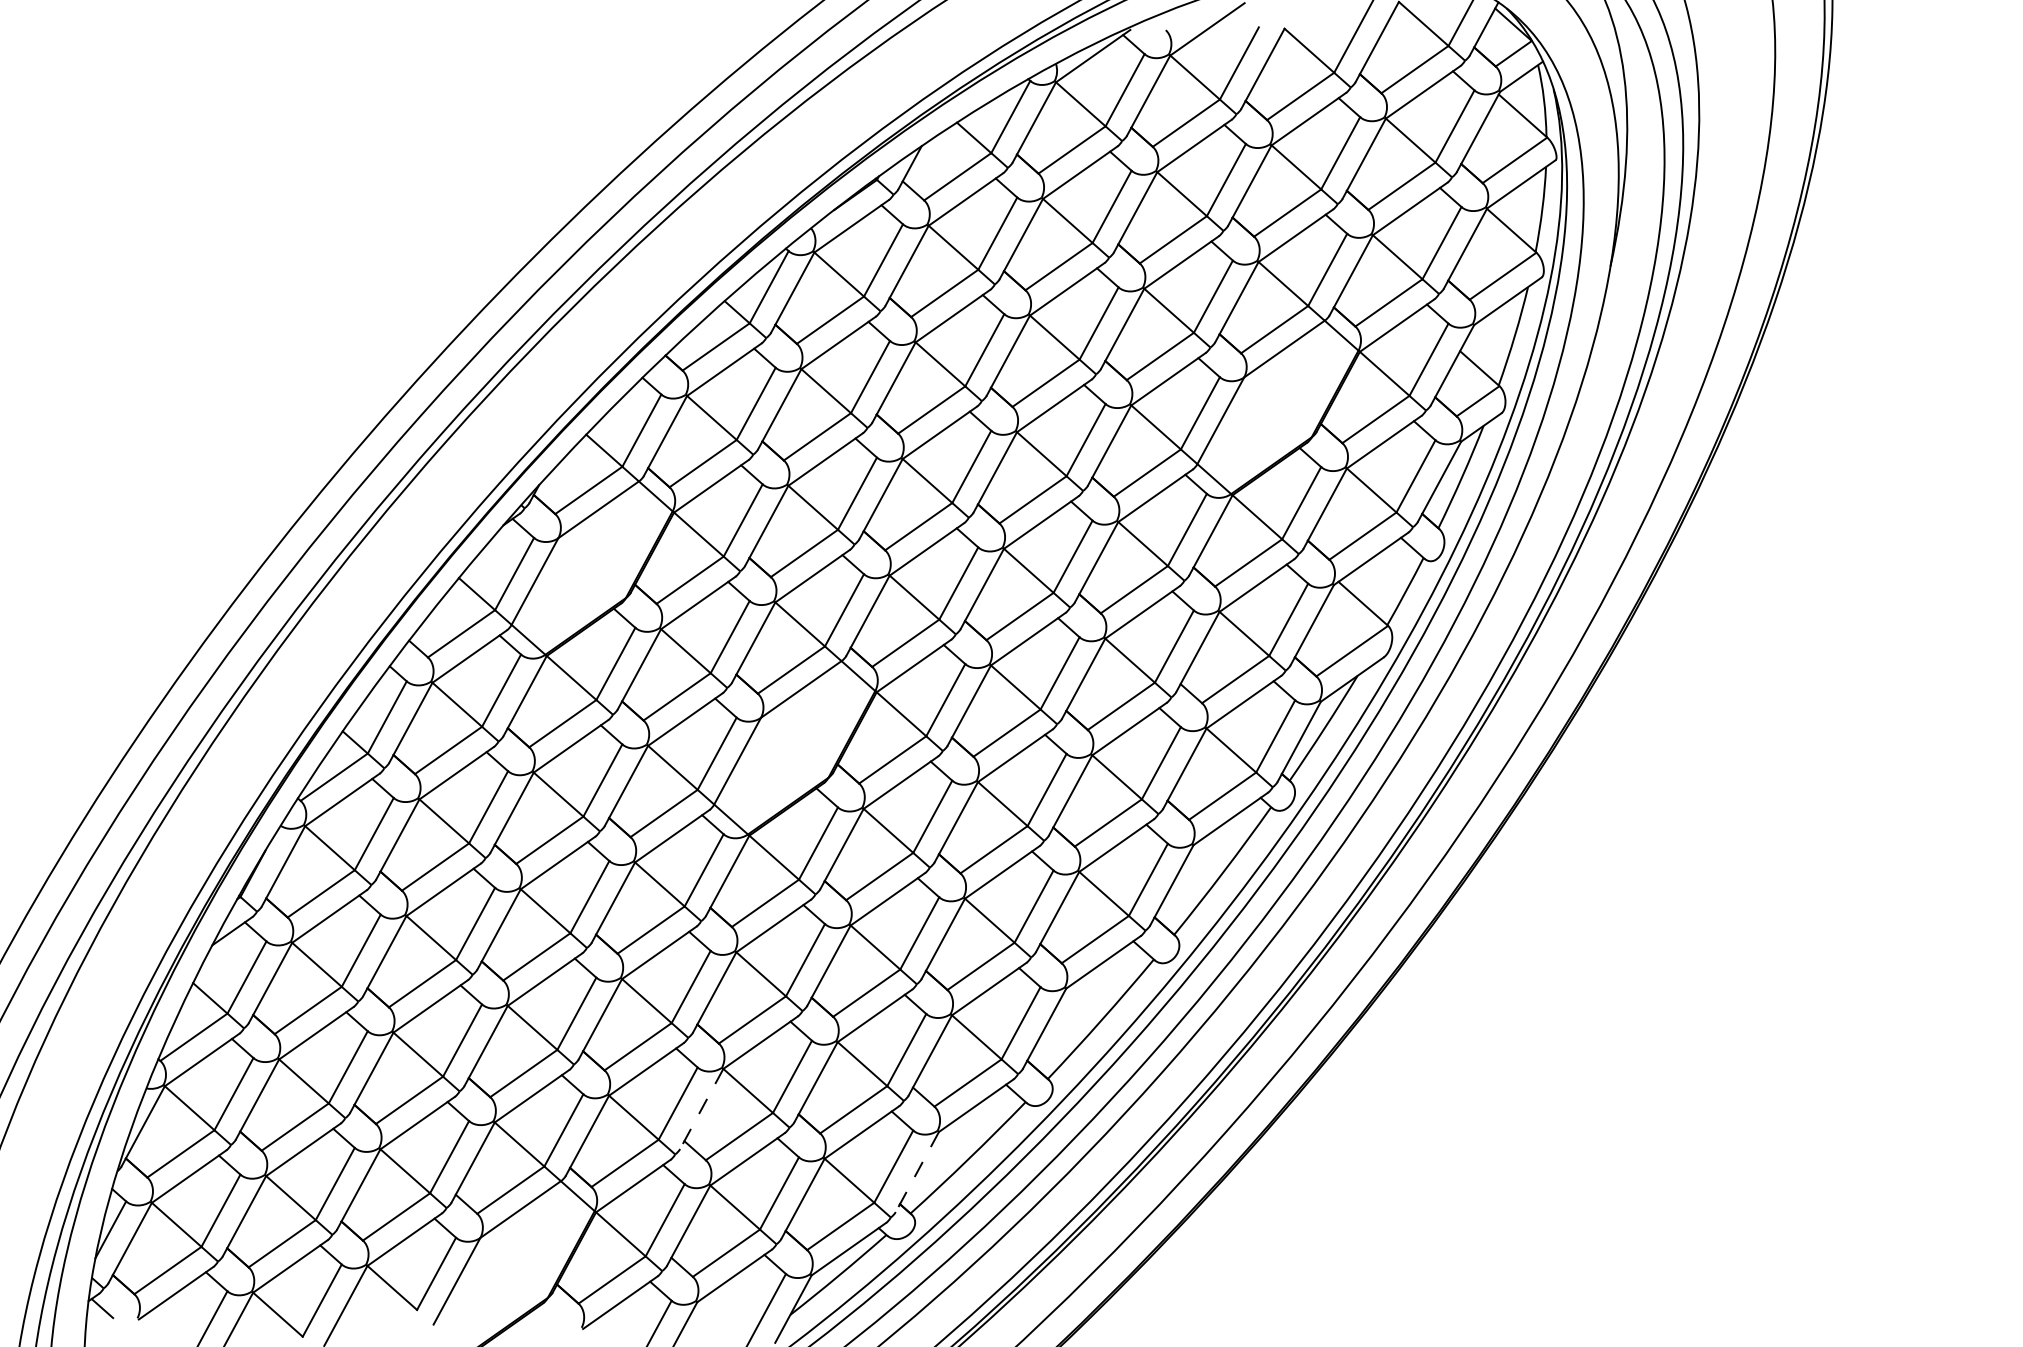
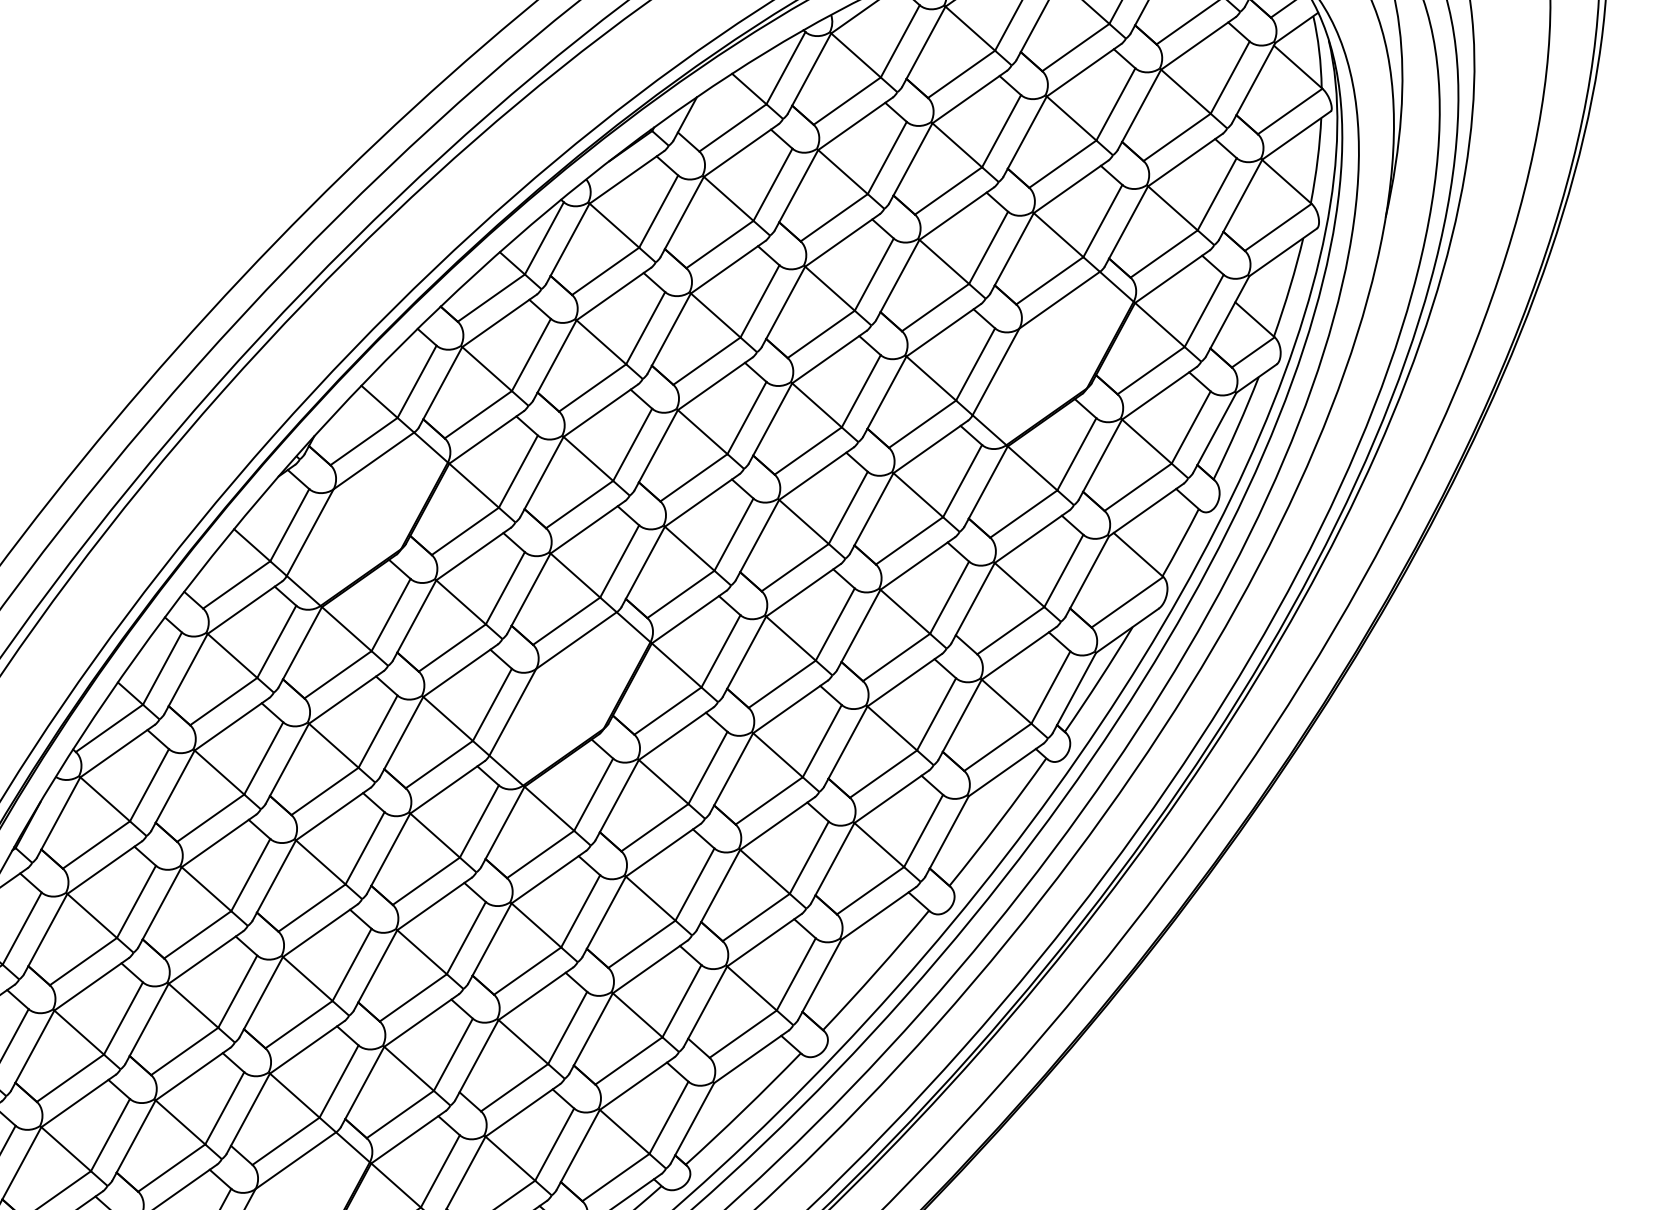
line: (701, 1109) -> (476, 1060), dashed -> solid
line: (917, 1172) -> (692, 1123), dashed -> solid

